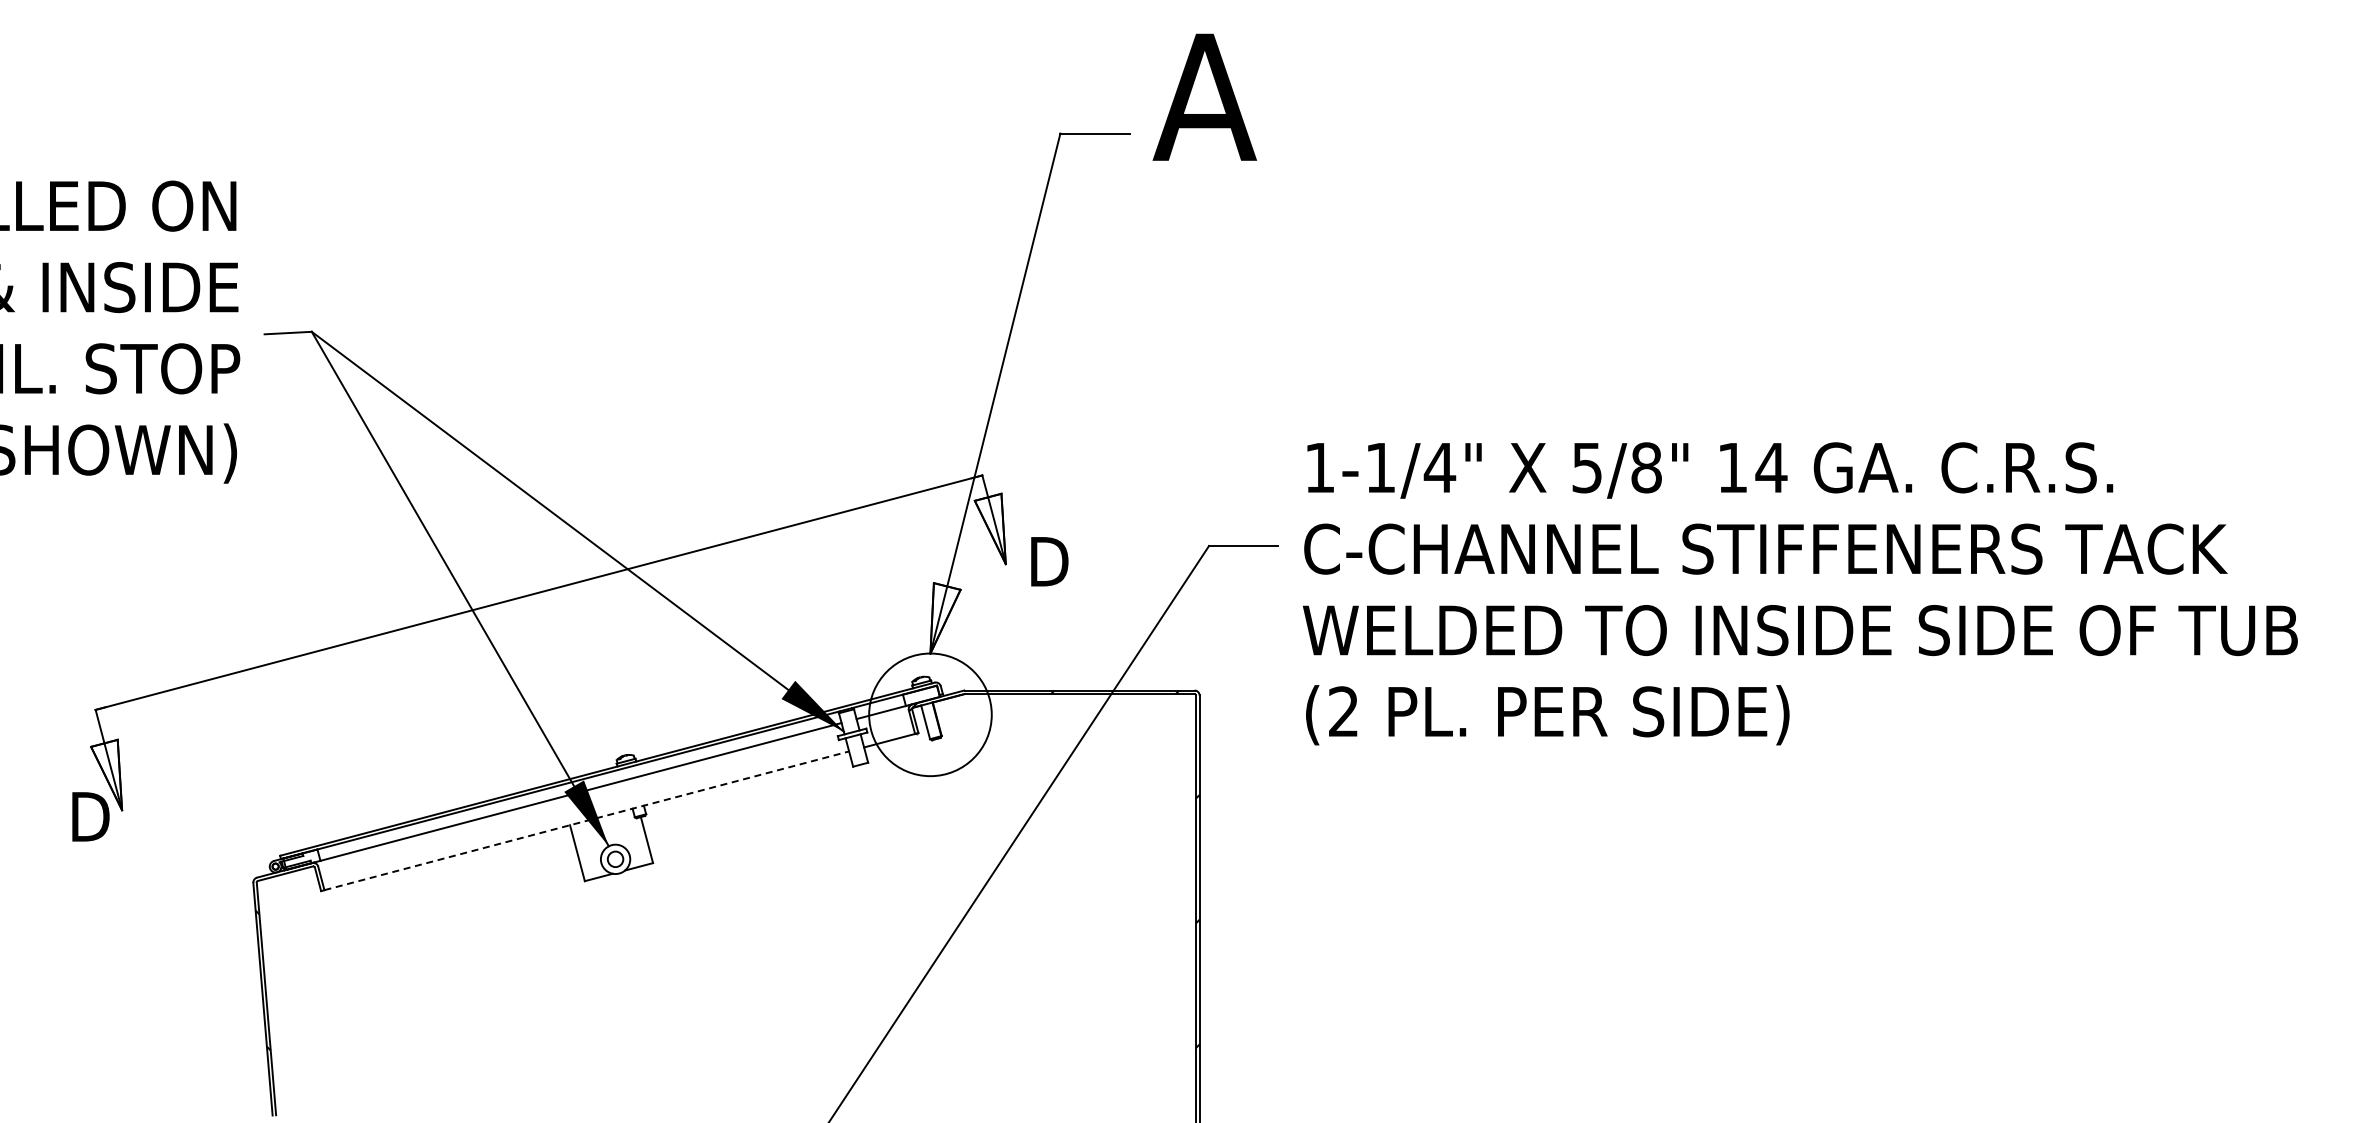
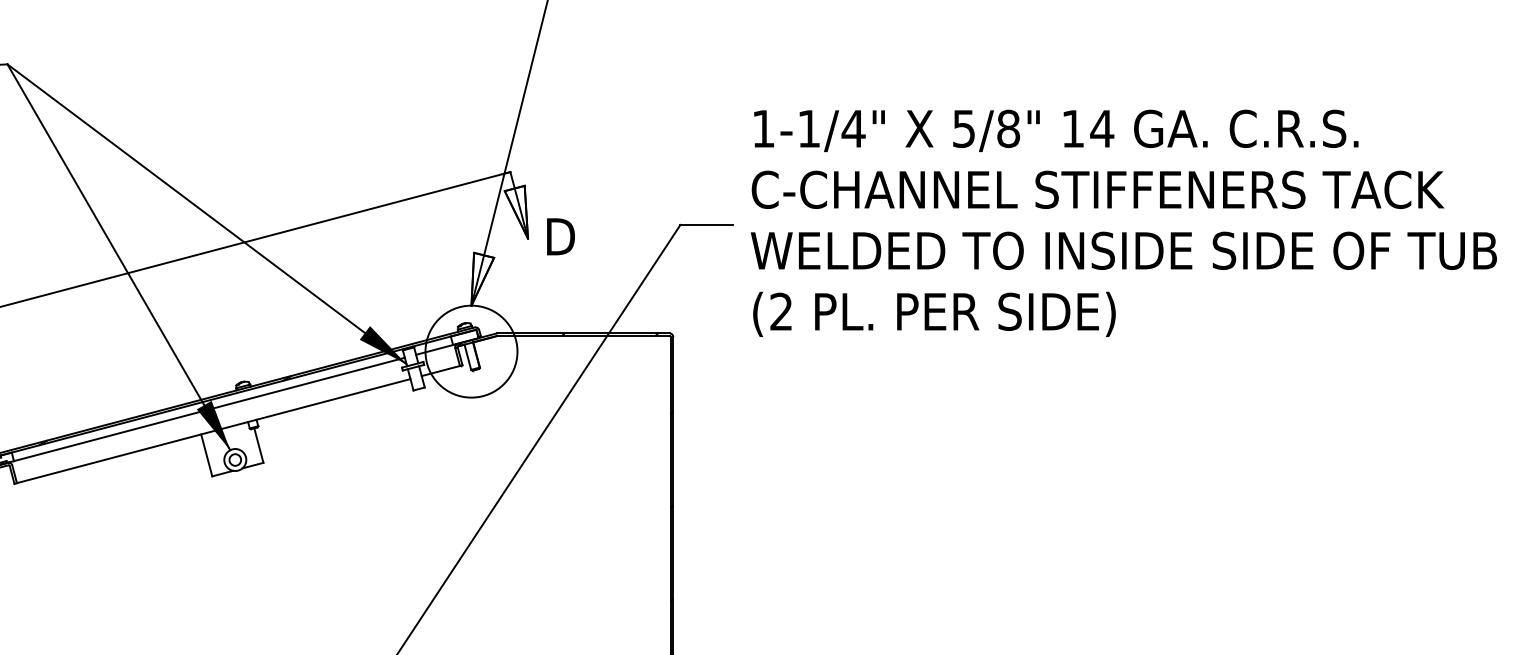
text: (1800, 593) -> (1124, 223), moved
hatch: (521, 793) -> (164, 410), added
line: (587, 820) -> (214, 430), dashed -> solid

